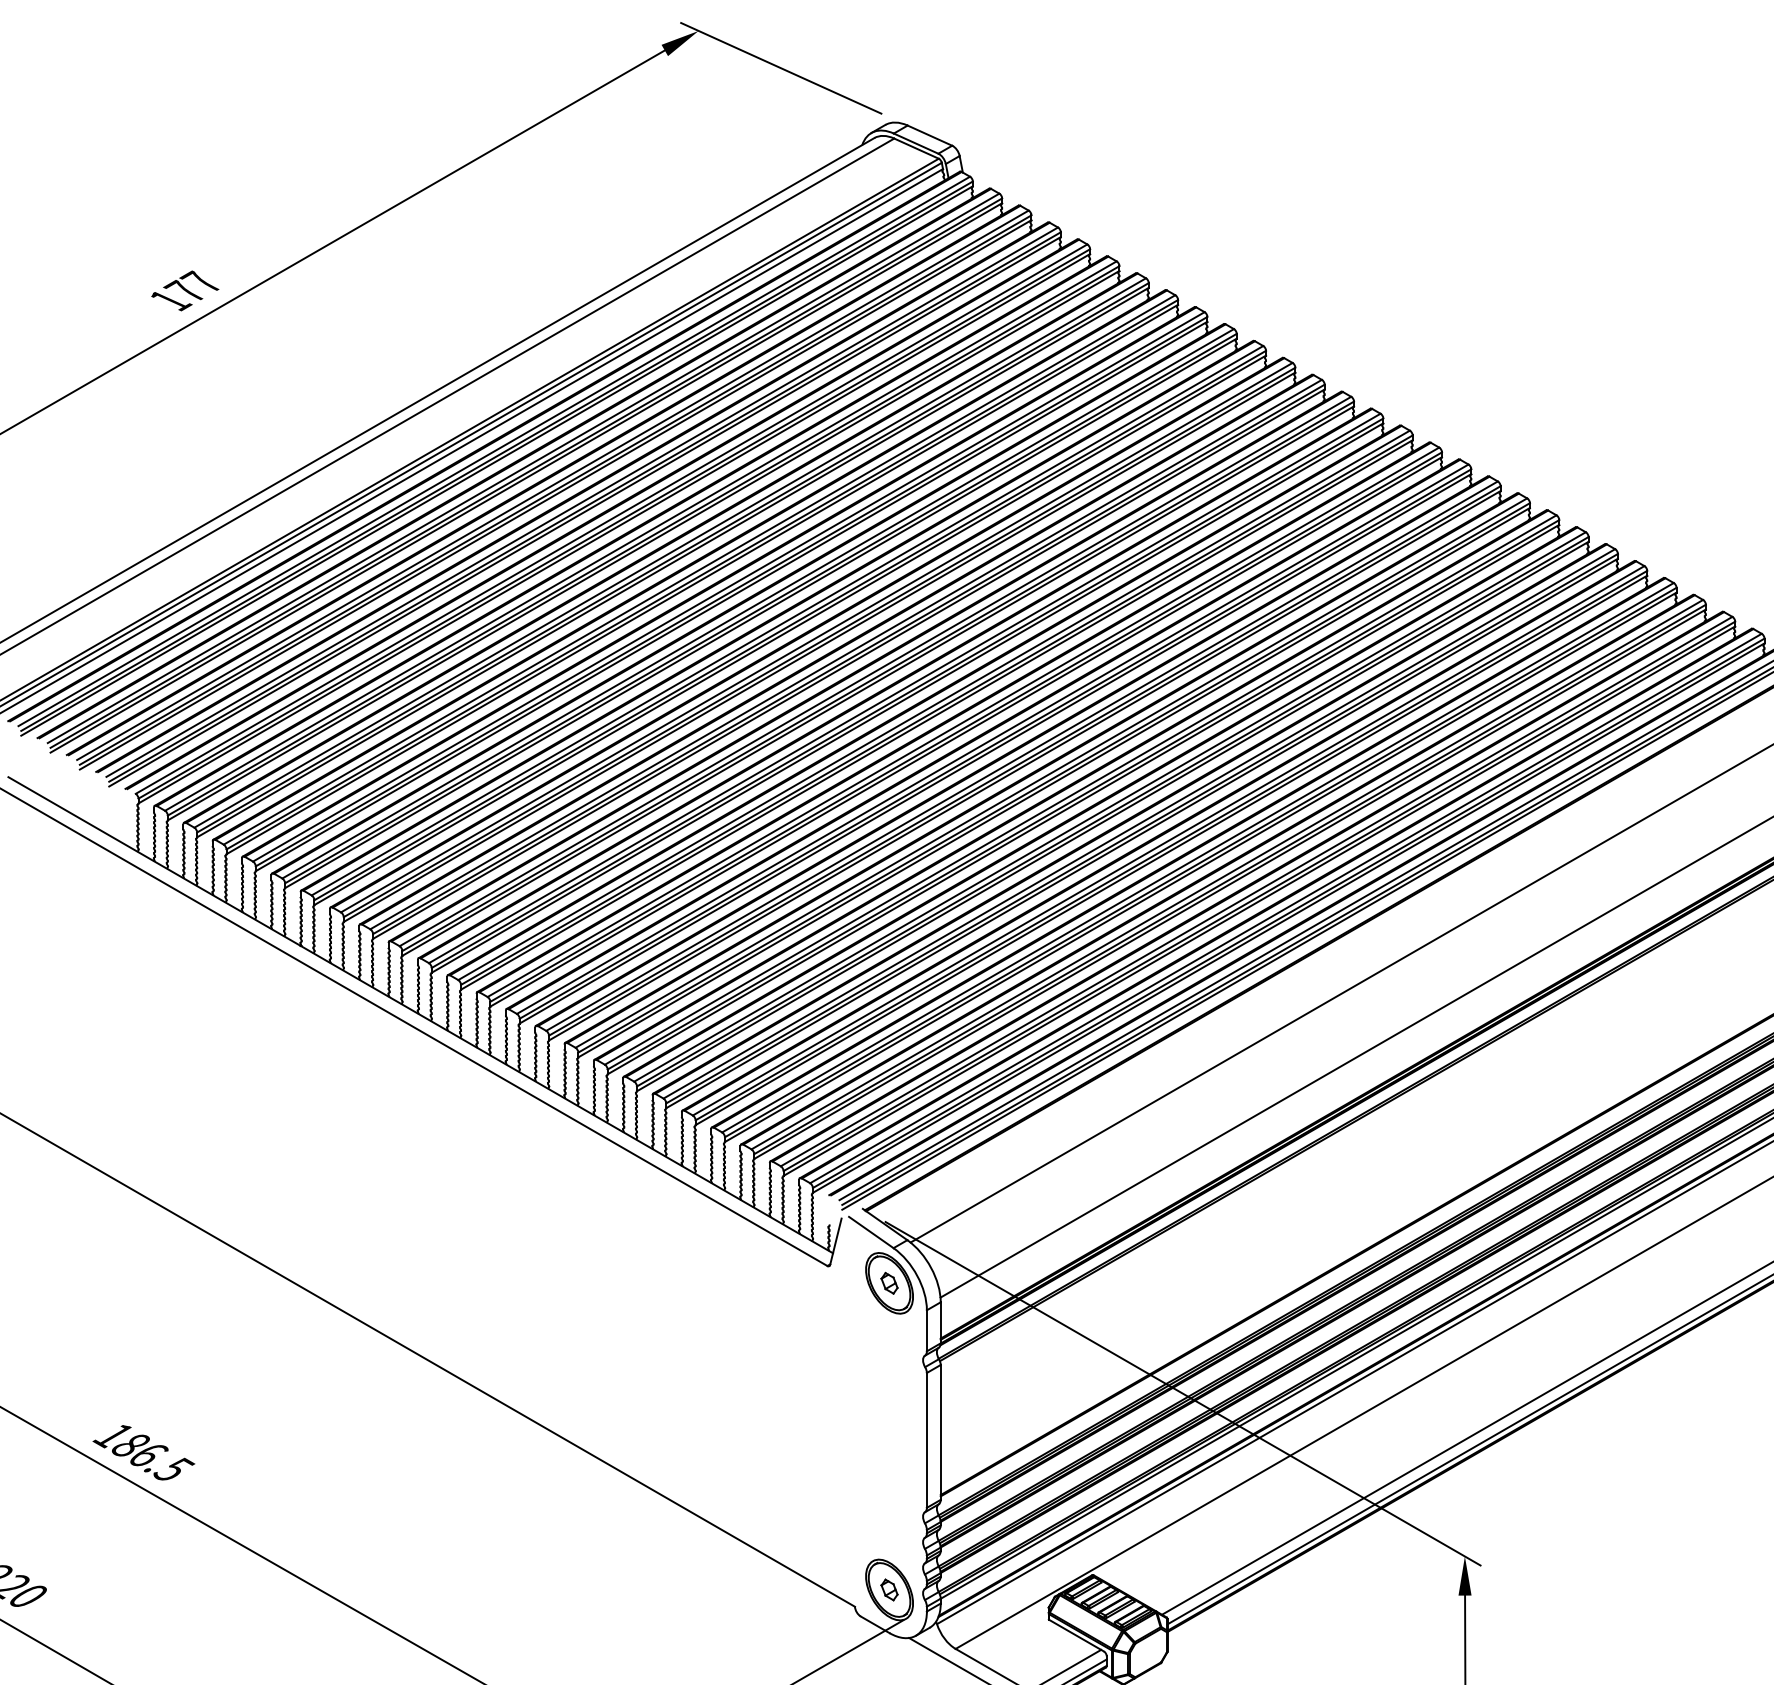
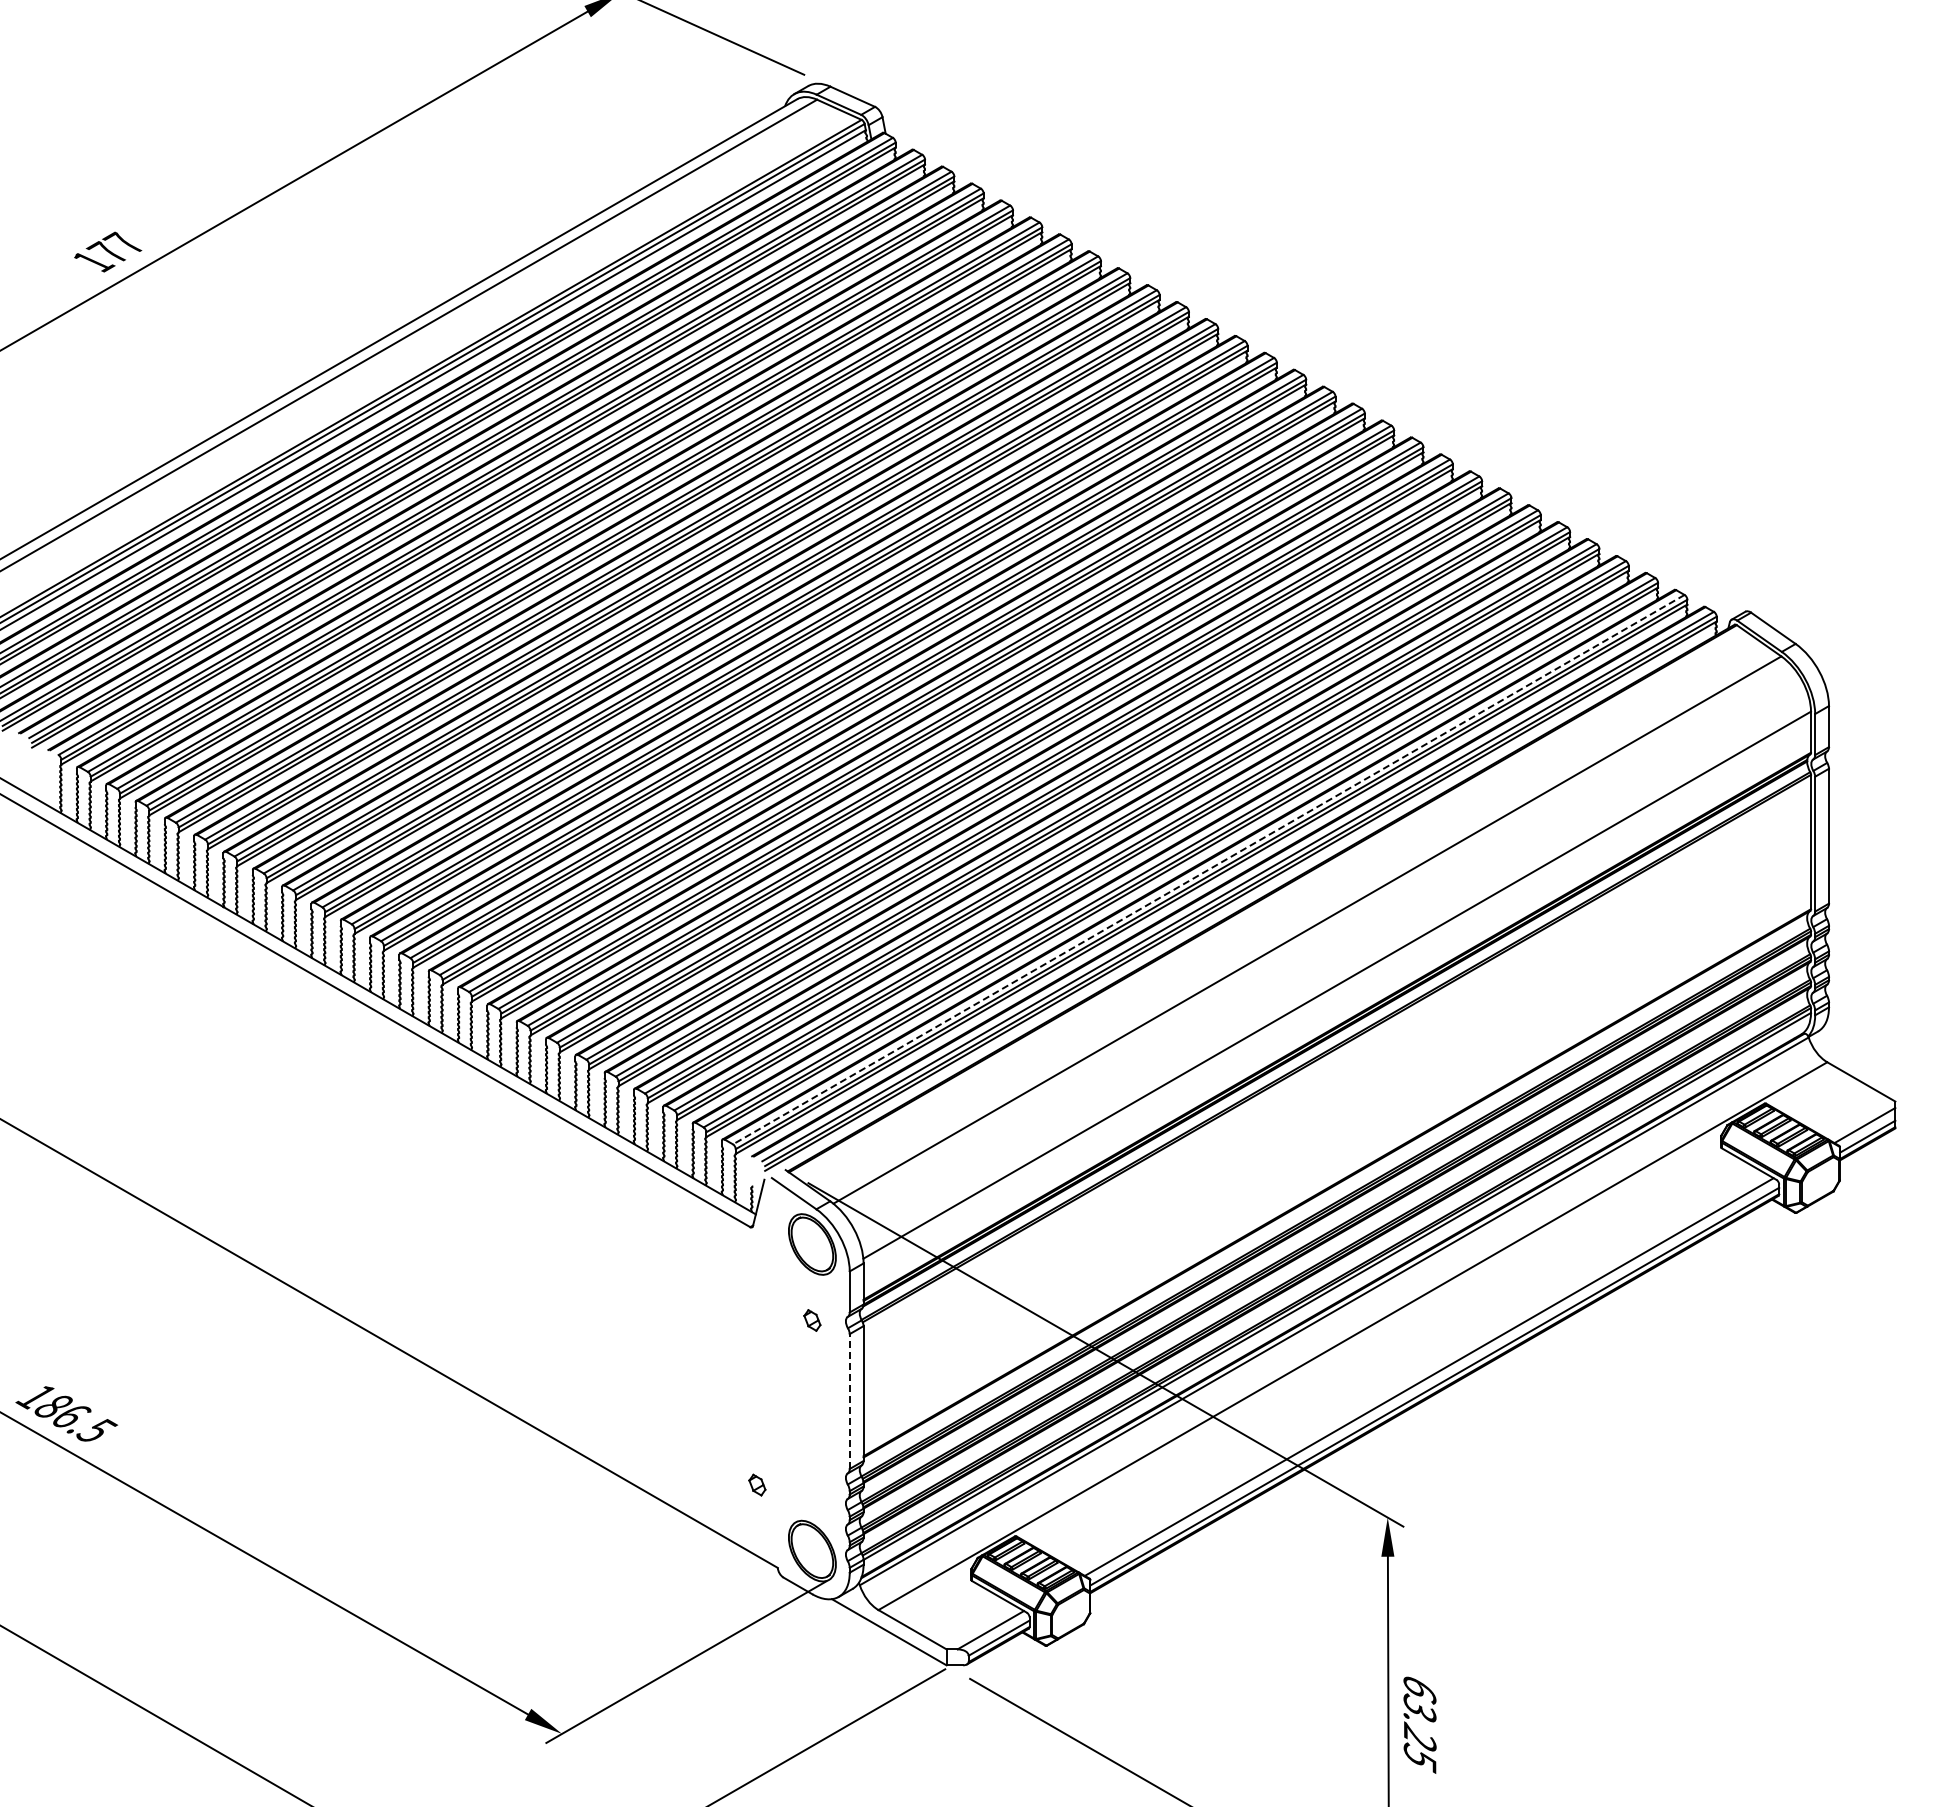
line: (1285, 908) -> (1208, 869), solid -> dashed
part: (889, 1283) -> (812, 1320), moved
line: (926, 1440) -> (849, 1401), solid -> dashed
part: (889, 1589) -> (757, 1484), moved

